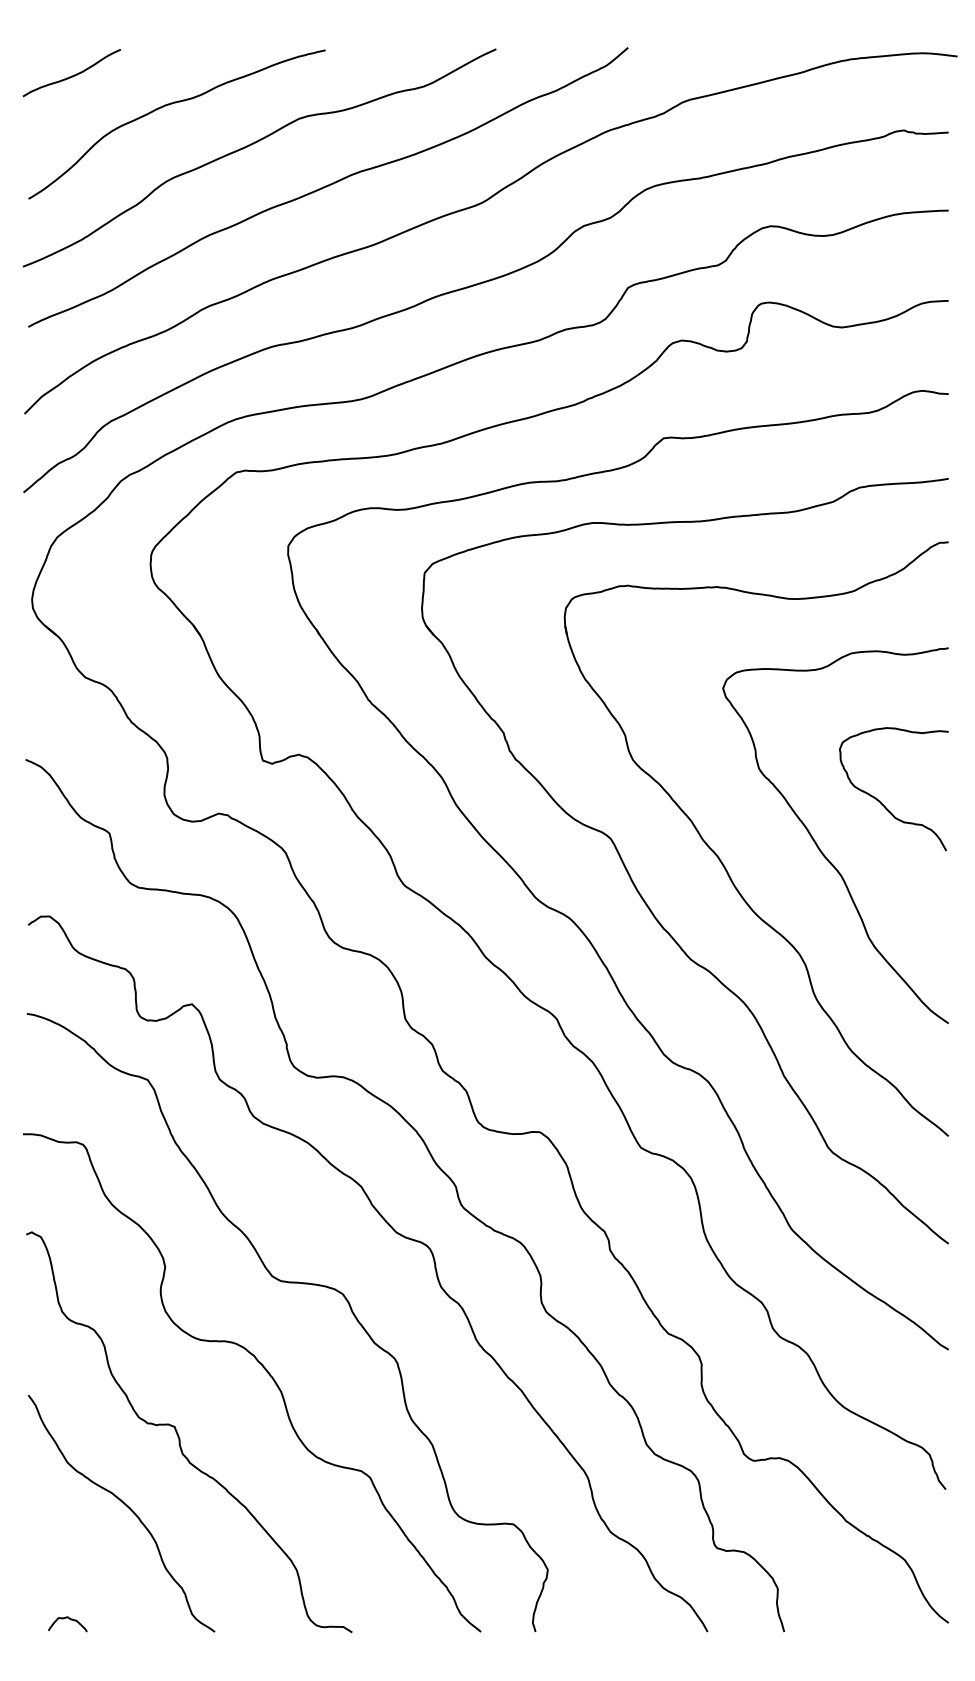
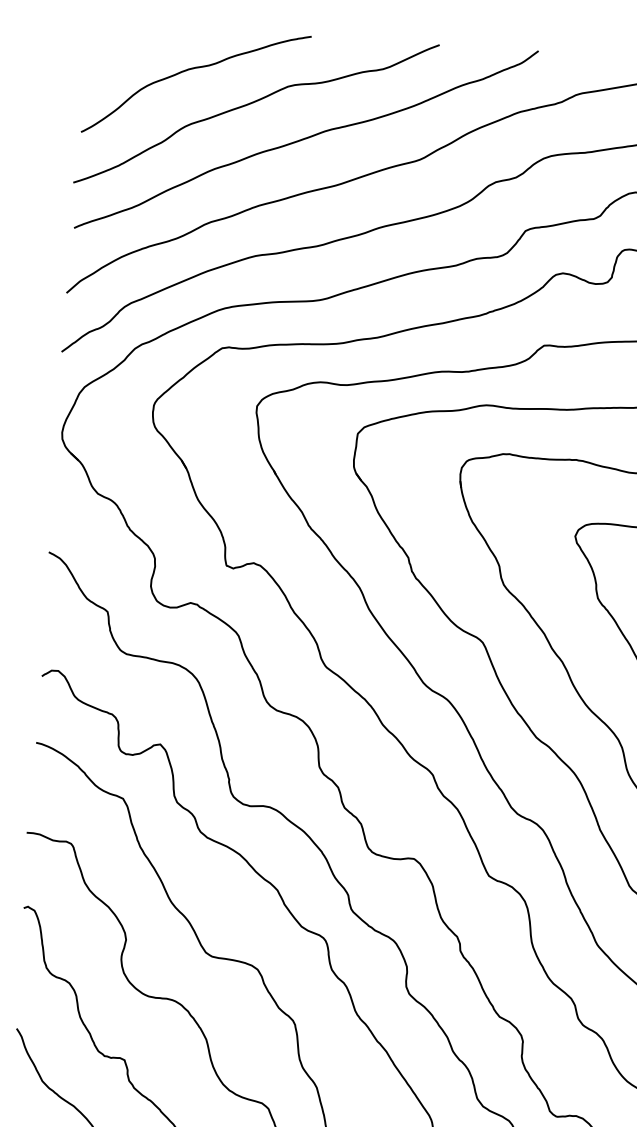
curve: (71, 75) -> (119, 41), removed

